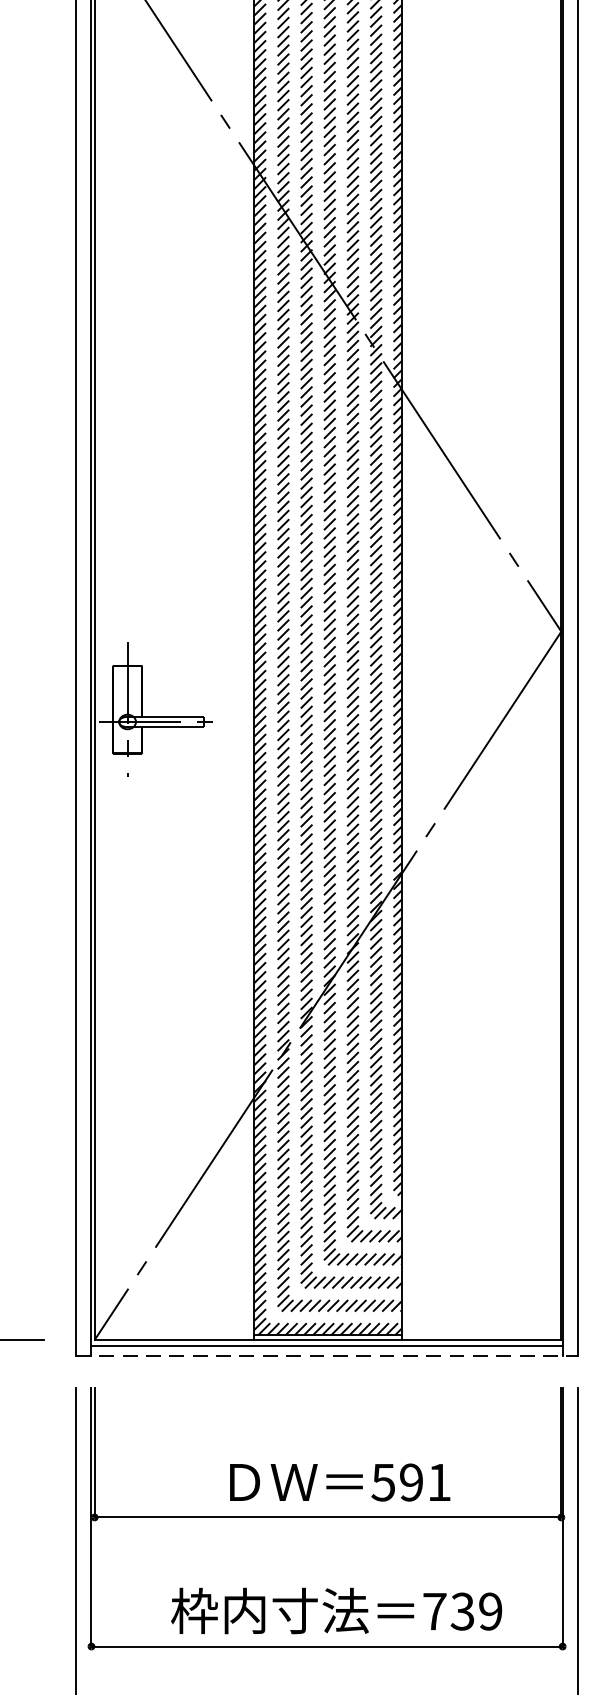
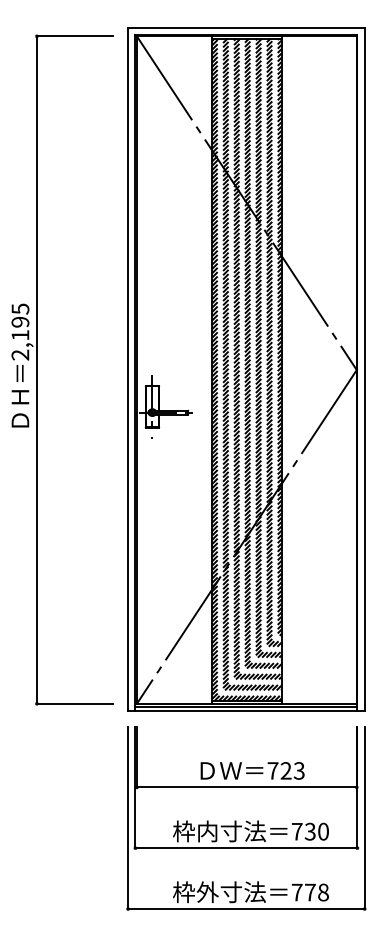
line: (327, 1356) -> (246, 711), dashed -> solid
text: (410, 1481) -> (285, 770), 591 -> 723
text: (490, 1611) -> (323, 831), 739 -> 730

